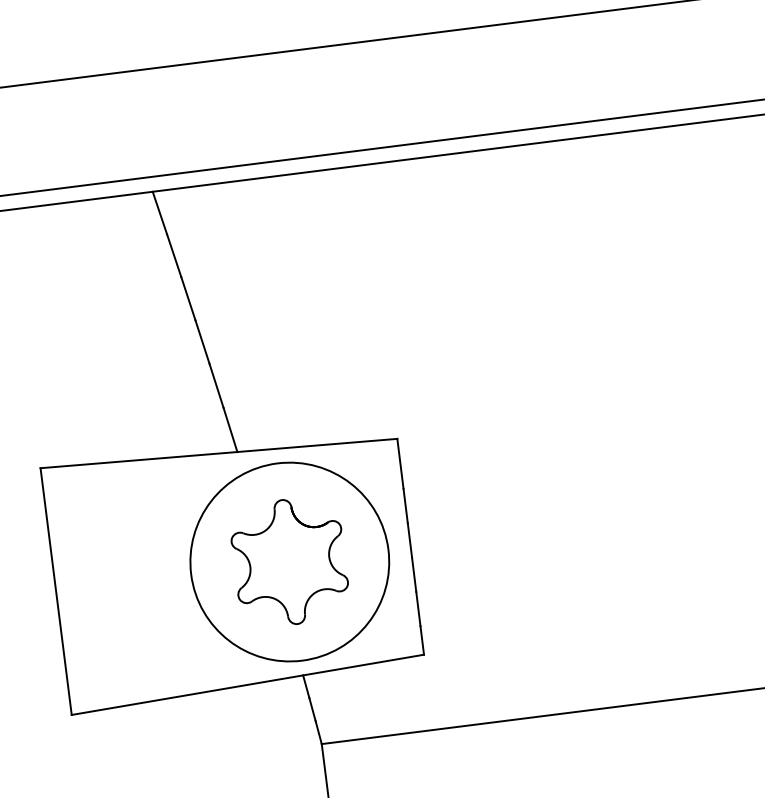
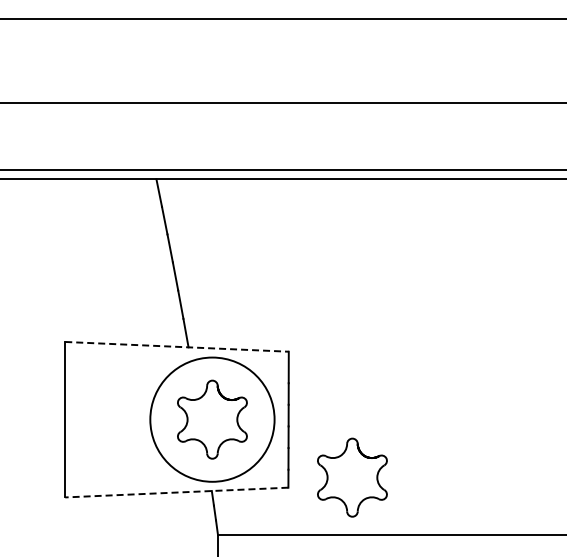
line: (219, 452) -> (177, 346), solid -> dashed
part: (523, 625) -> (352, 477), added
line: (247, 684) -> (176, 492), solid -> dashed

